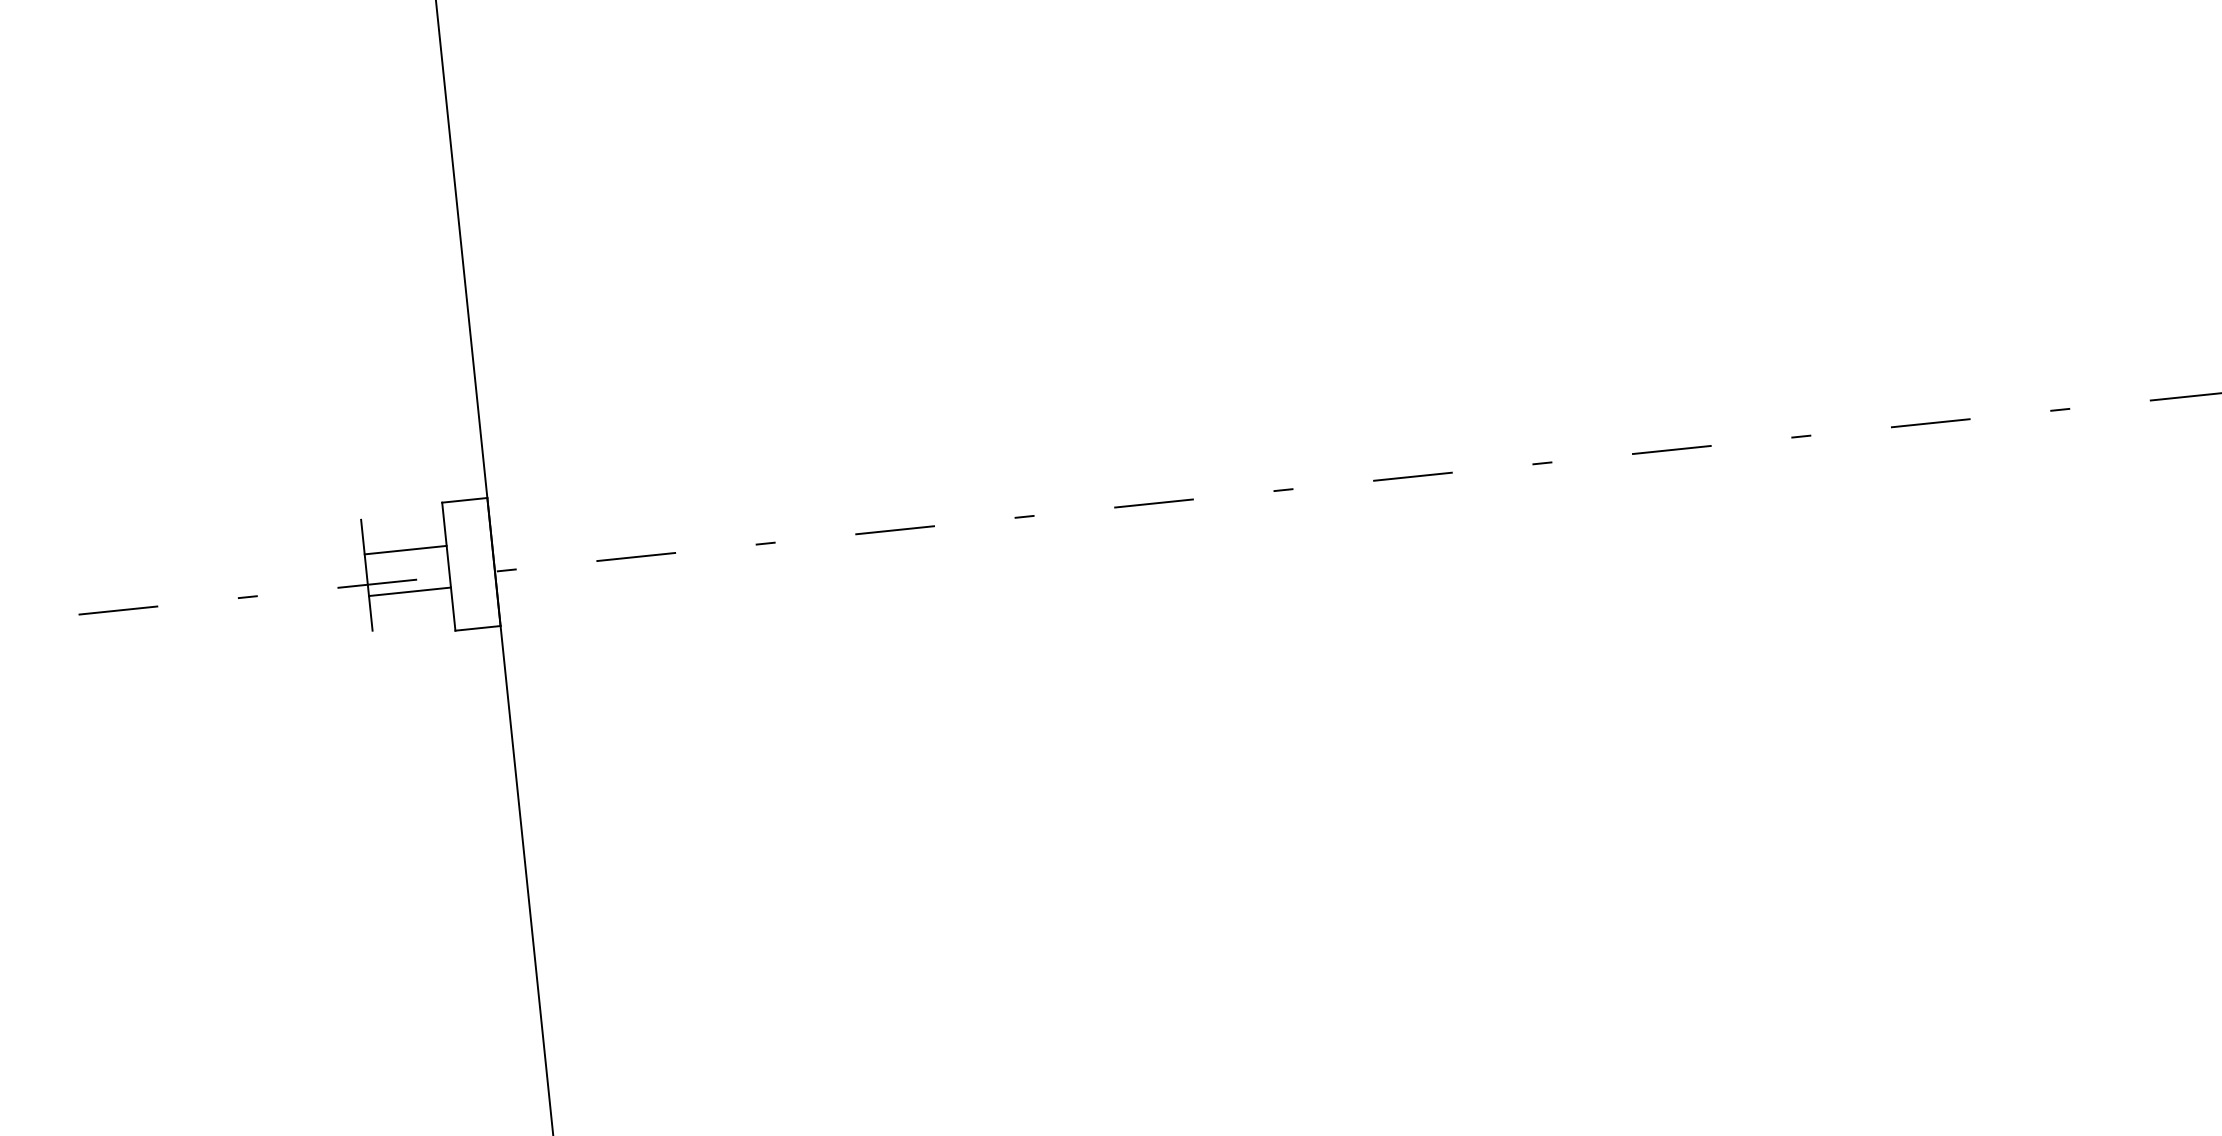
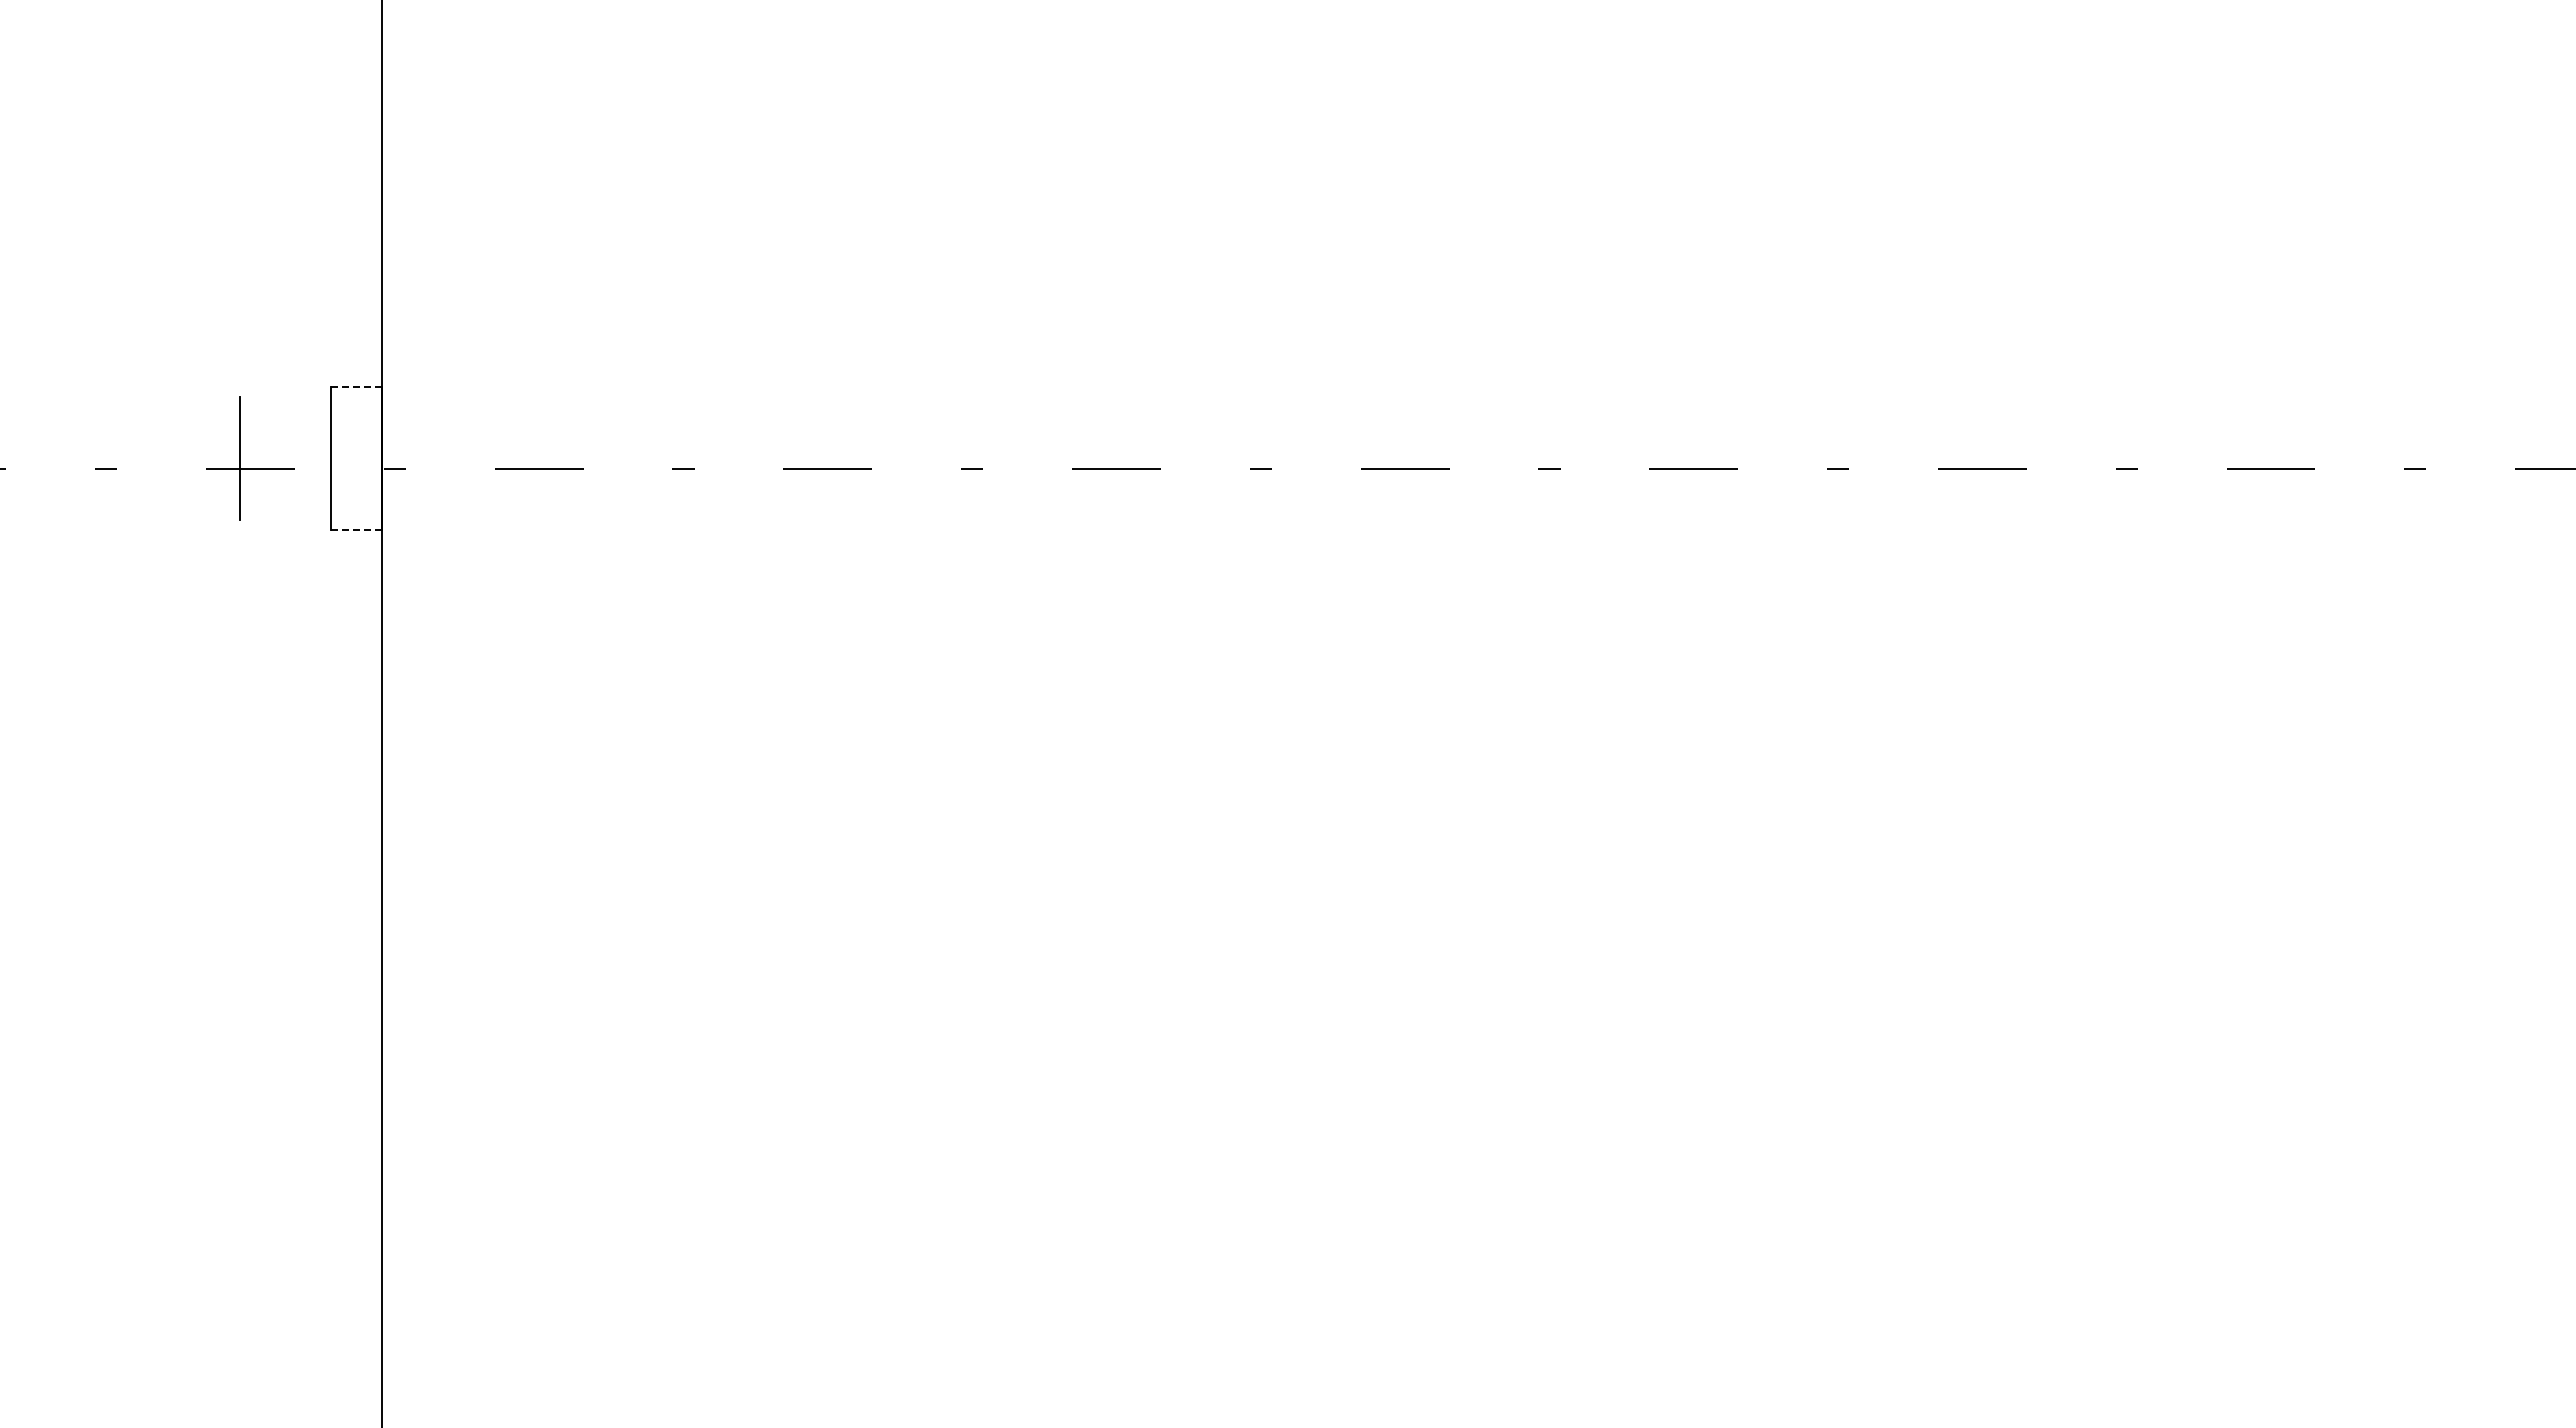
line: (465, 499) -> (357, 386), solid -> dashed
line: (405, 550) -> (285, 435), removed
line: (409, 591) -> (285, 481), removed
line: (478, 628) -> (357, 529), solid -> dashed

